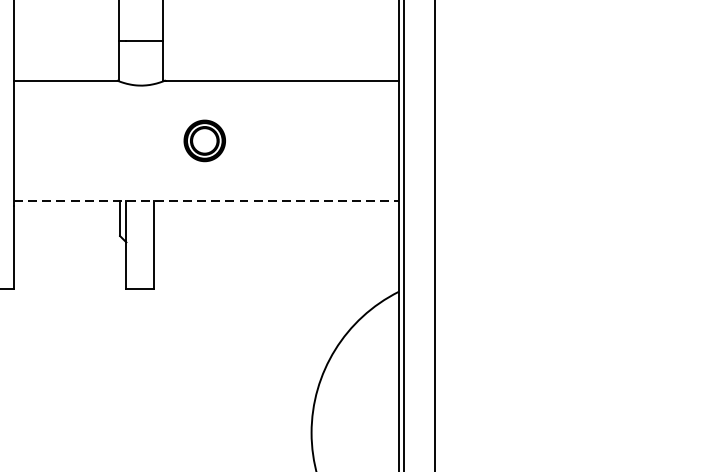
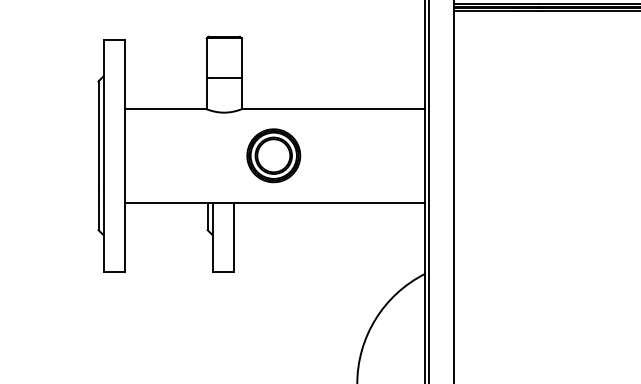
part: (204, 140) -> (273, 155), size x1.67
line: (206, 200) -> (275, 202), dashed -> solid

